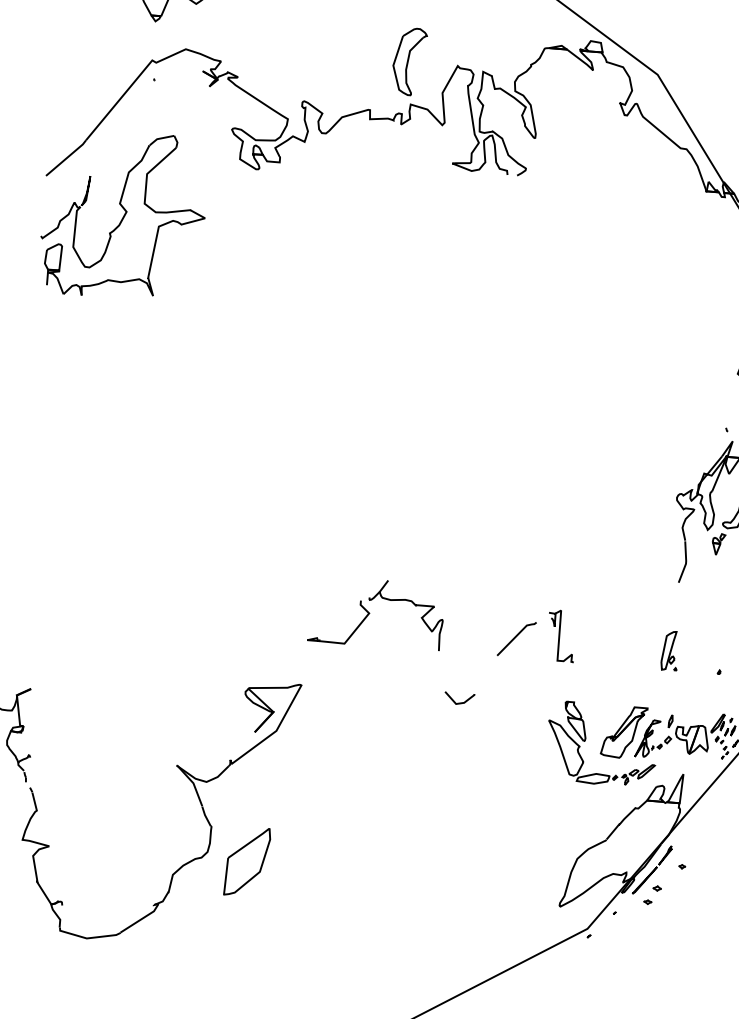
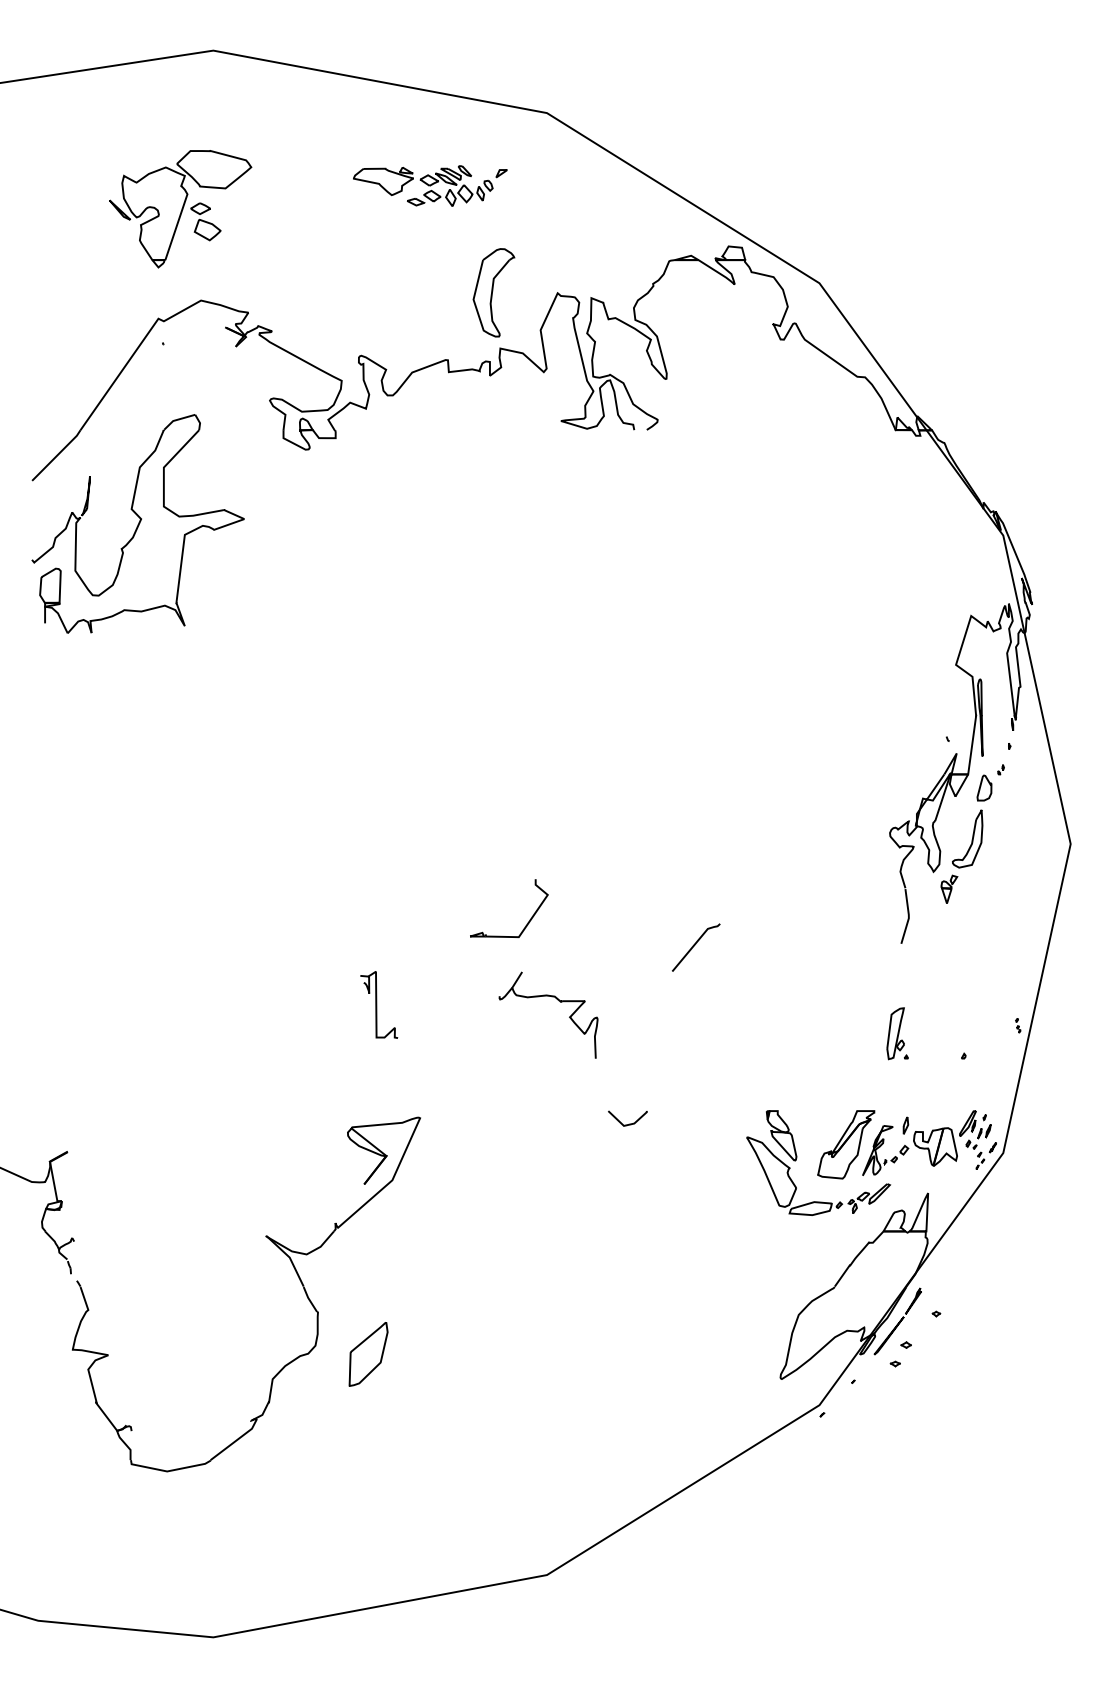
part: (352, 633) -> (527, 922), moved
part: (561, 635) -> (379, 1004), moved
curve: (516, 637) -> (695, 945), moved
part: (247, 862) -> (368, 1354), size x0.7

